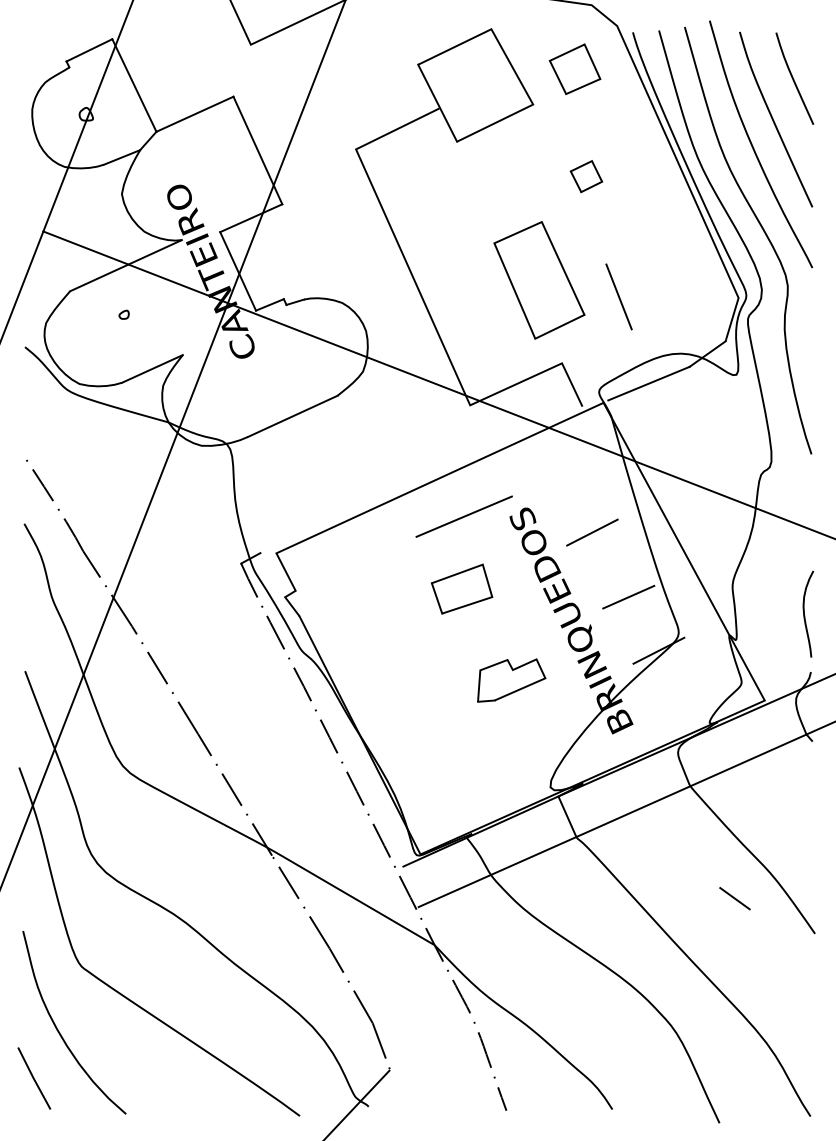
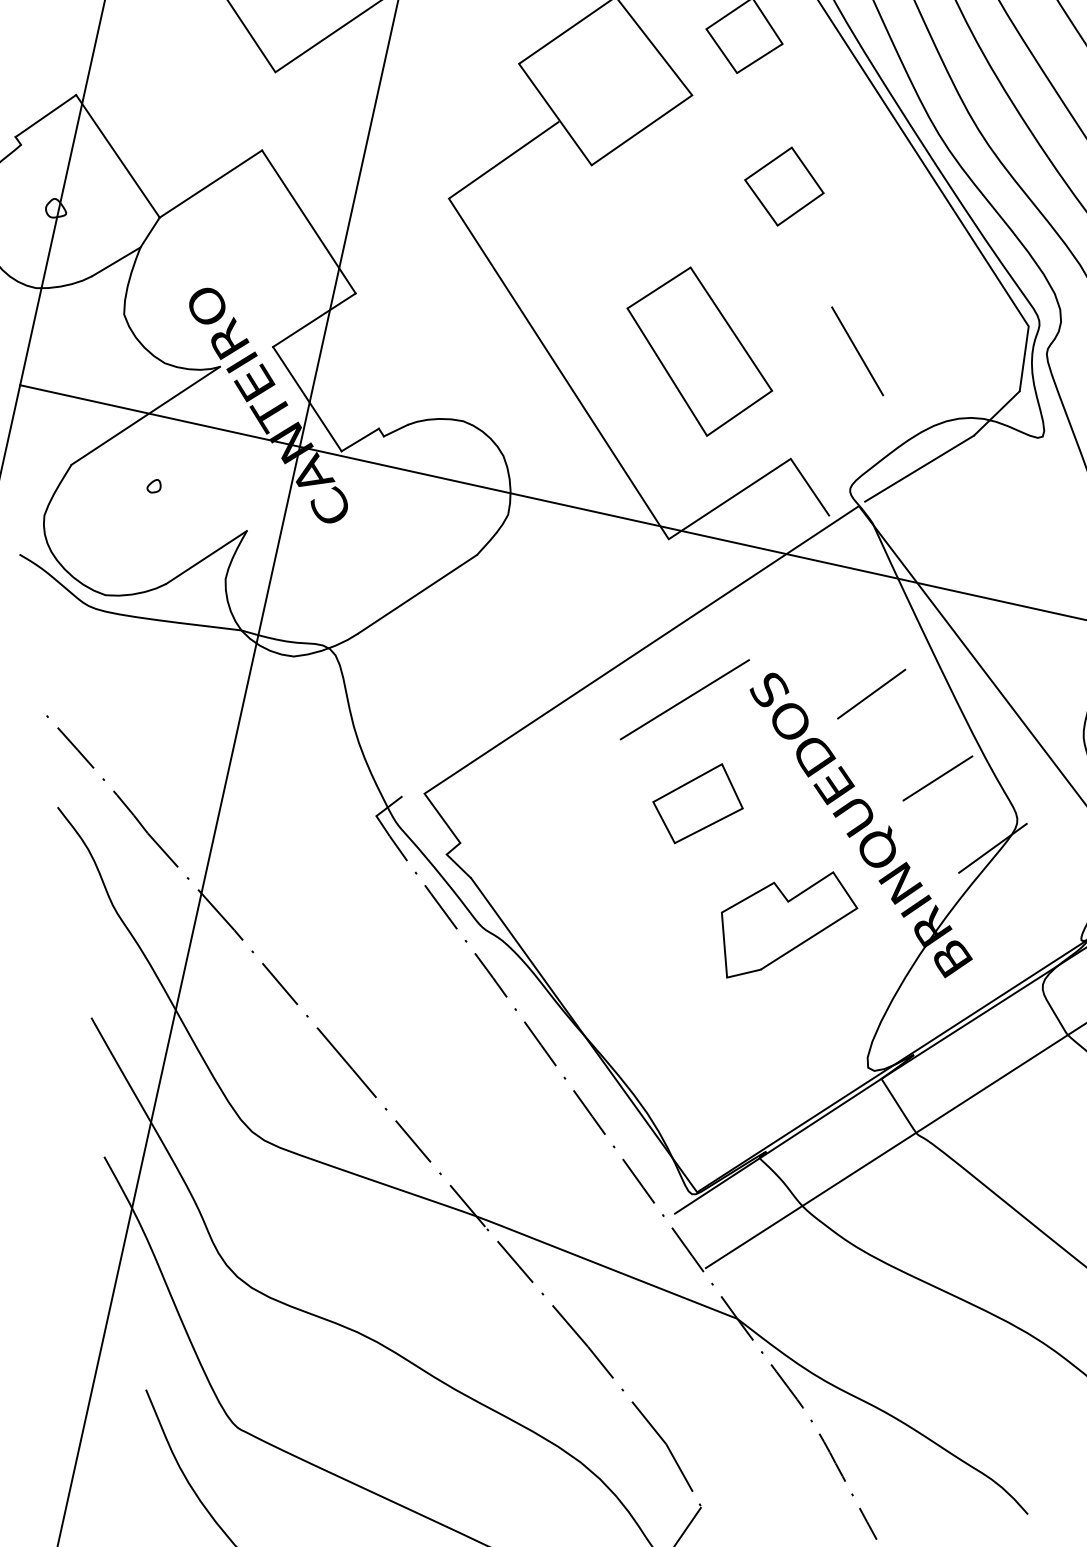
part: (586, 176) -> (784, 186), size x1.67
part: (539, 280) -> (700, 351), moved
part: (511, 680) -> (788, 923), size x1.43

